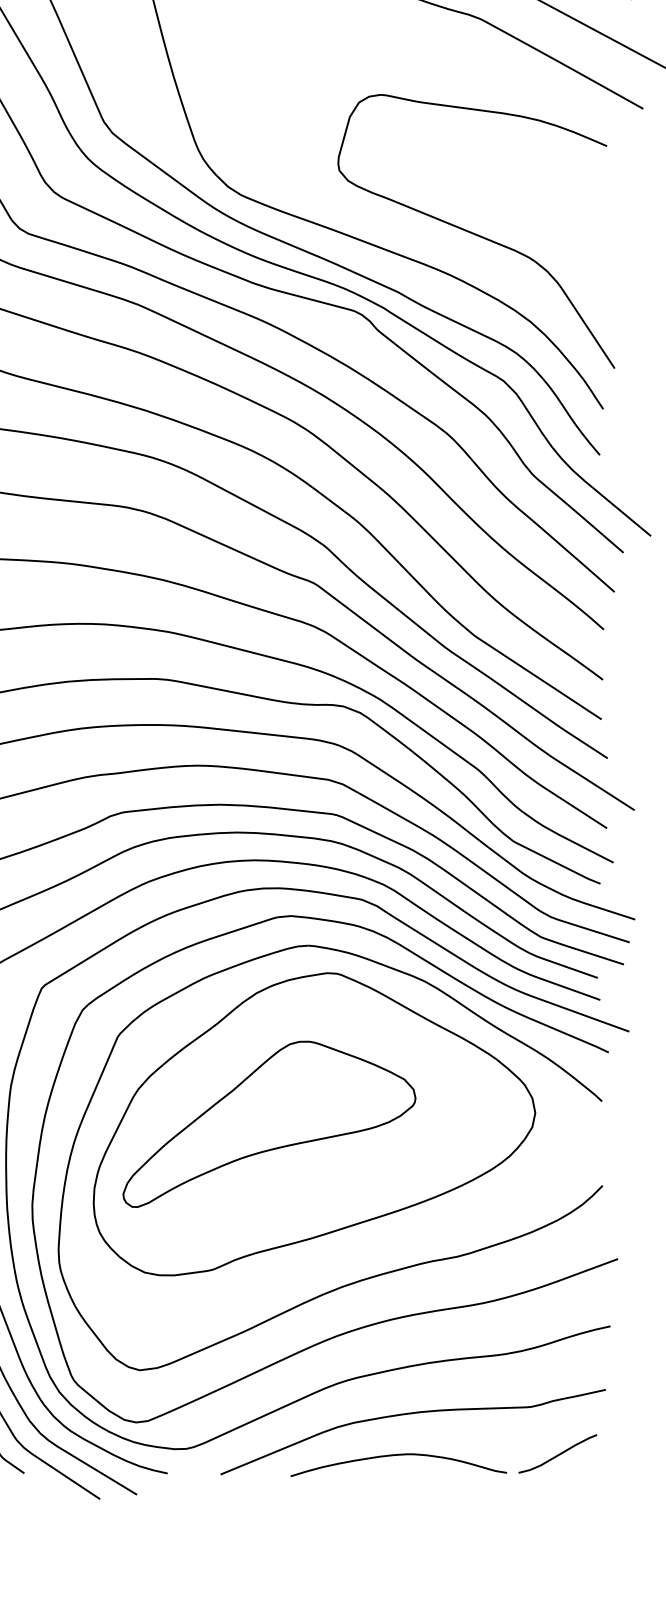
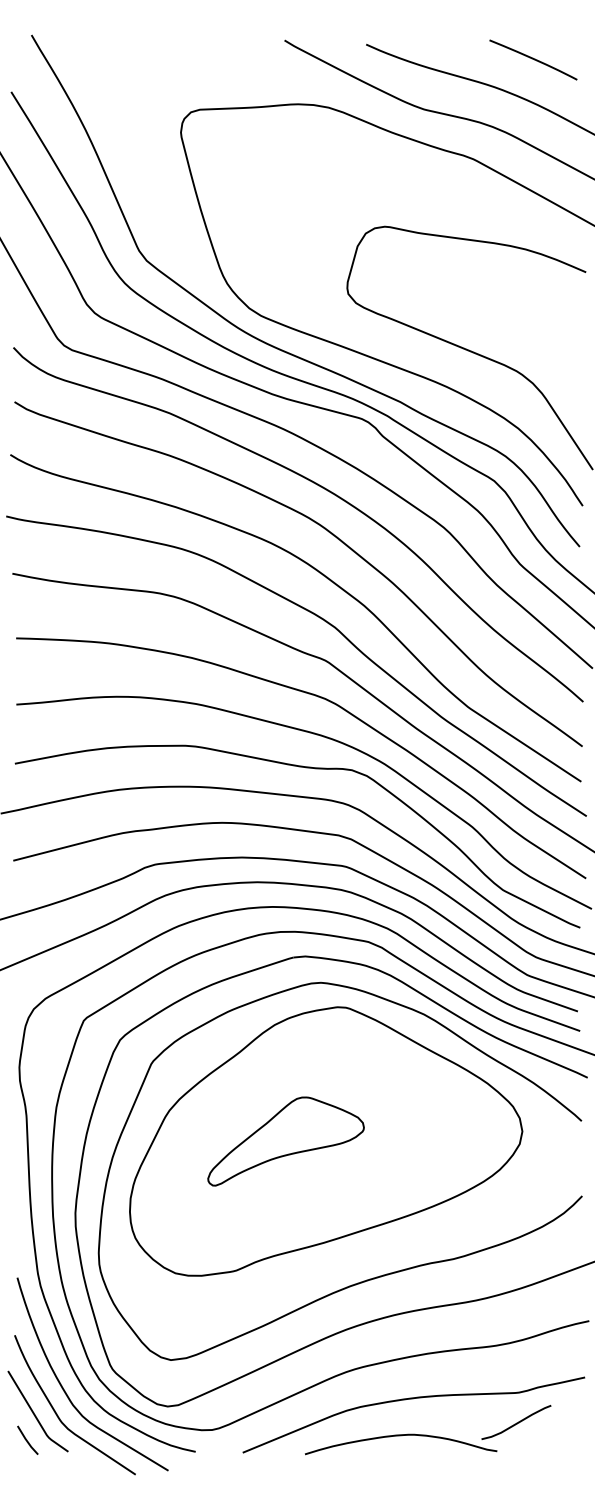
part: (268, 1124) -> (285, 1141), size x0.6
curve: (557, 1453) -> (516, 1422), moved

